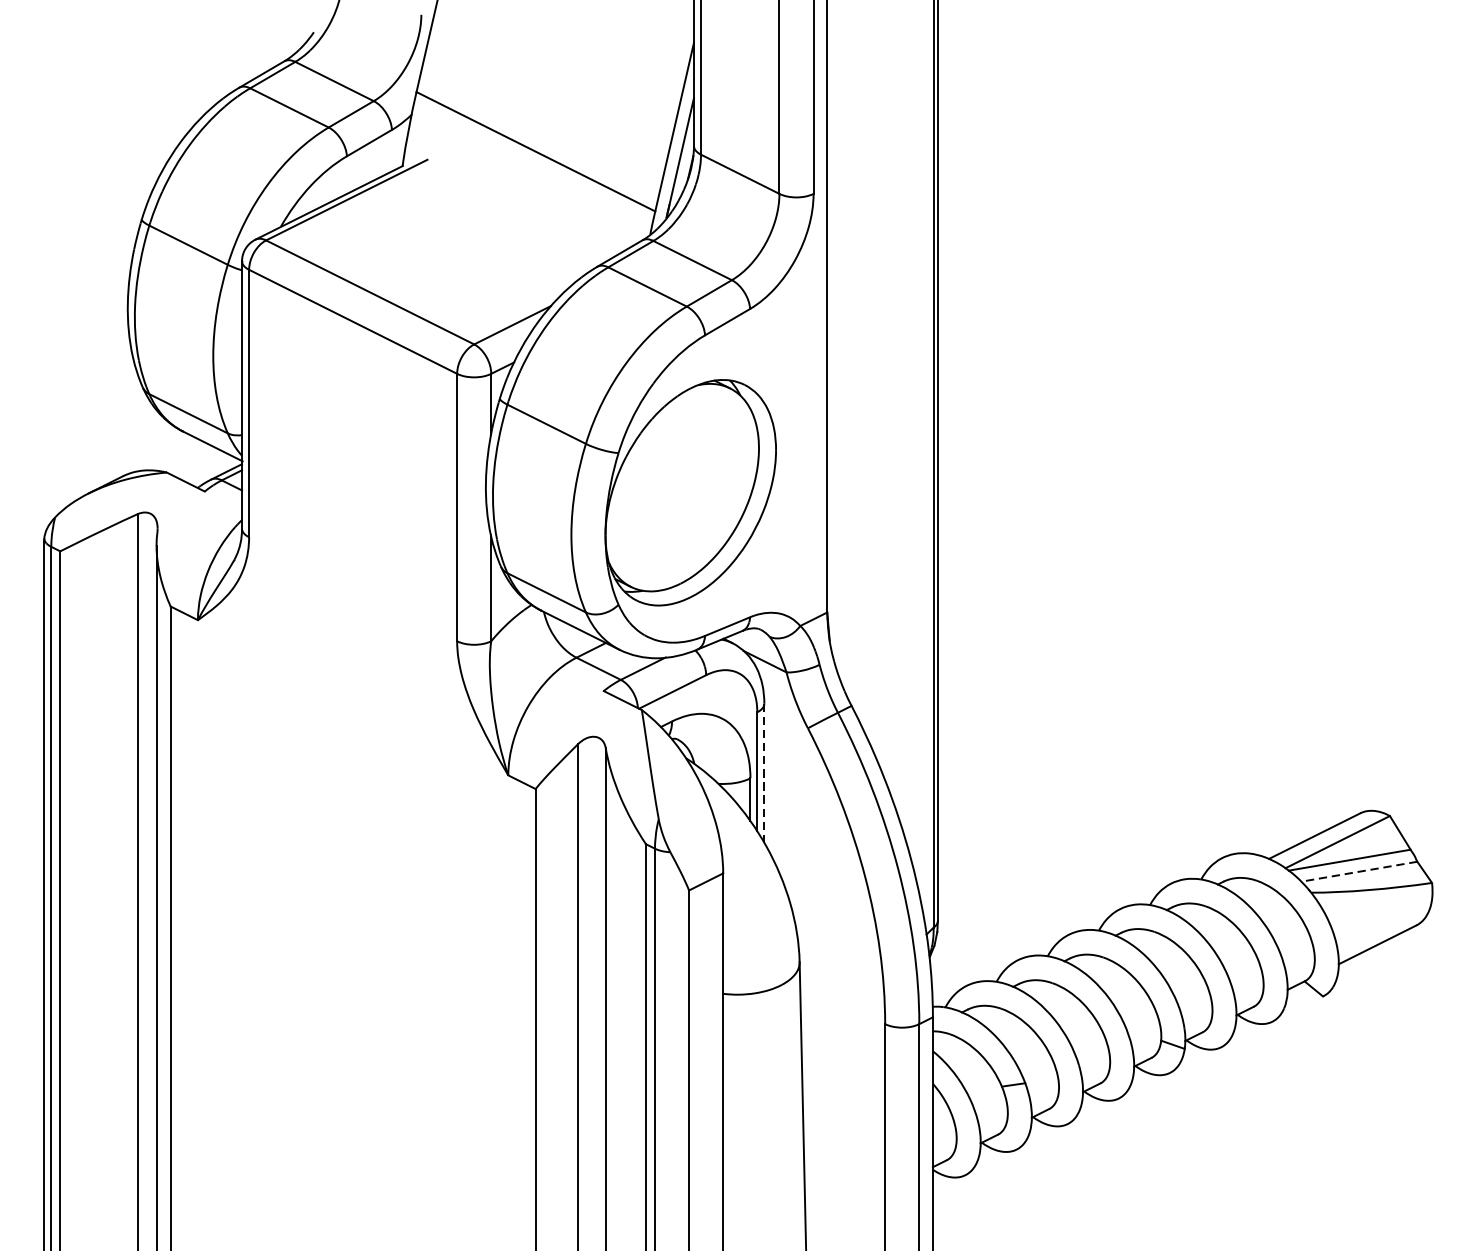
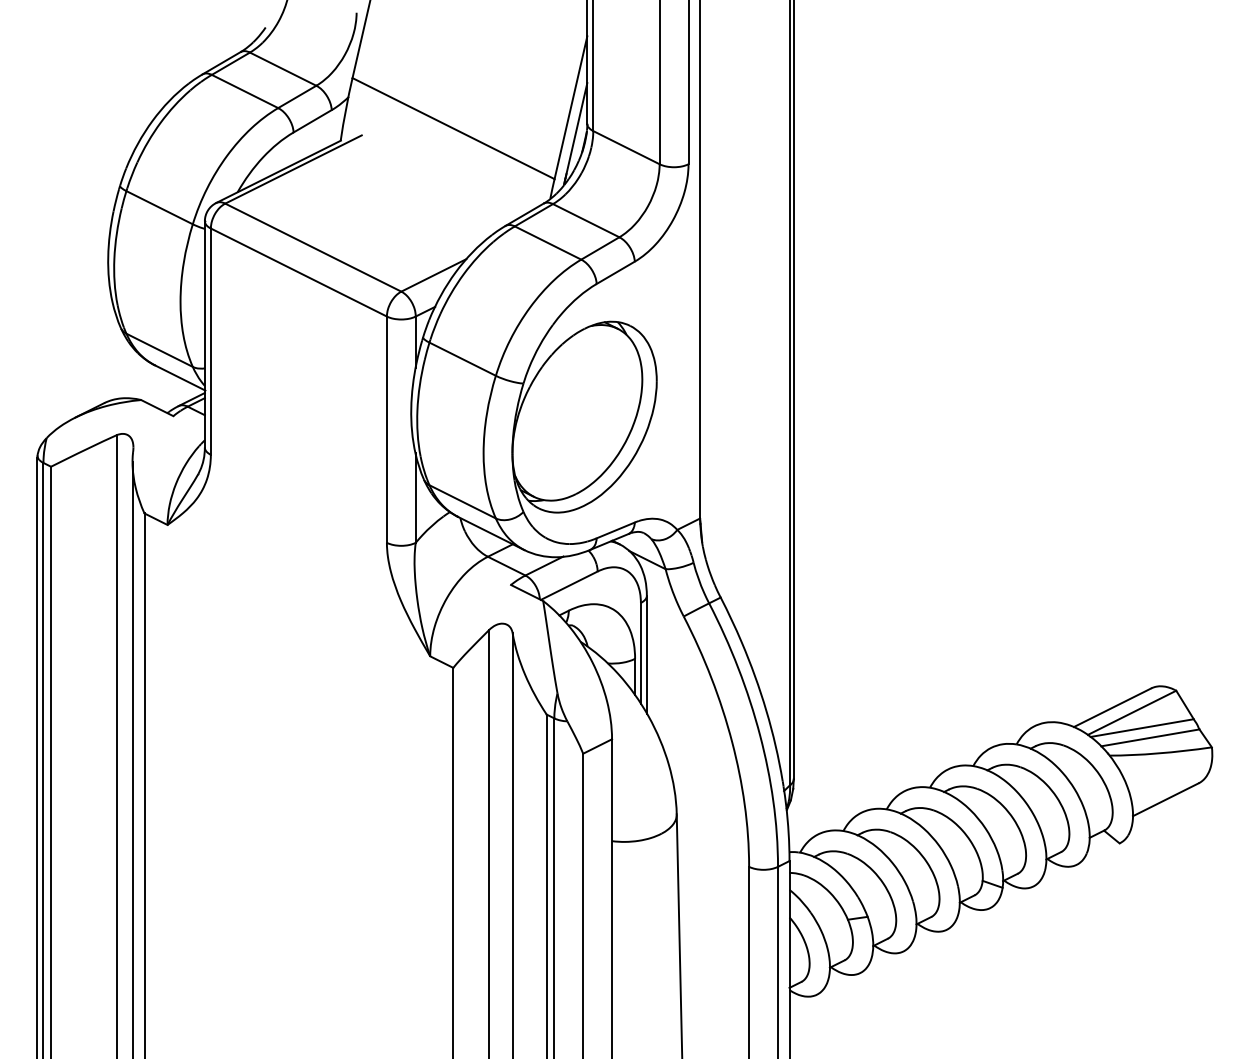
line: (763, 773) -> (646, 654), dashed -> solid
line: (1359, 871) -> (1150, 737), dashed -> solid

